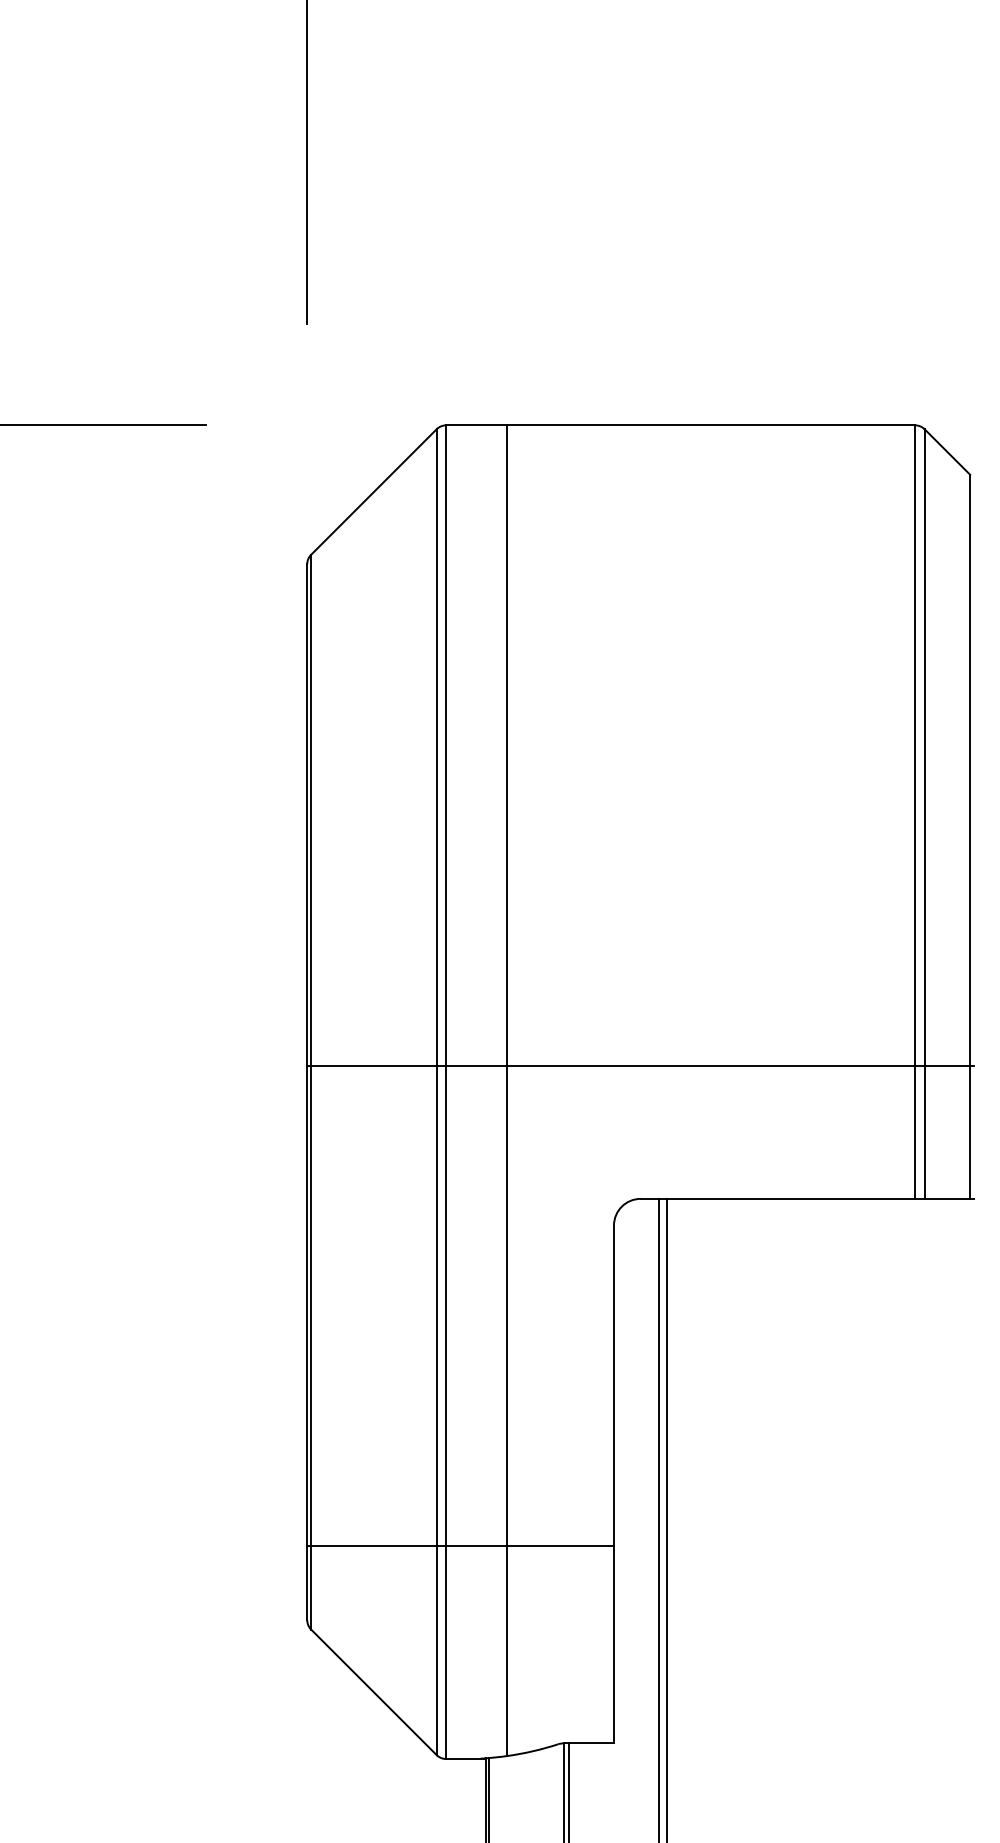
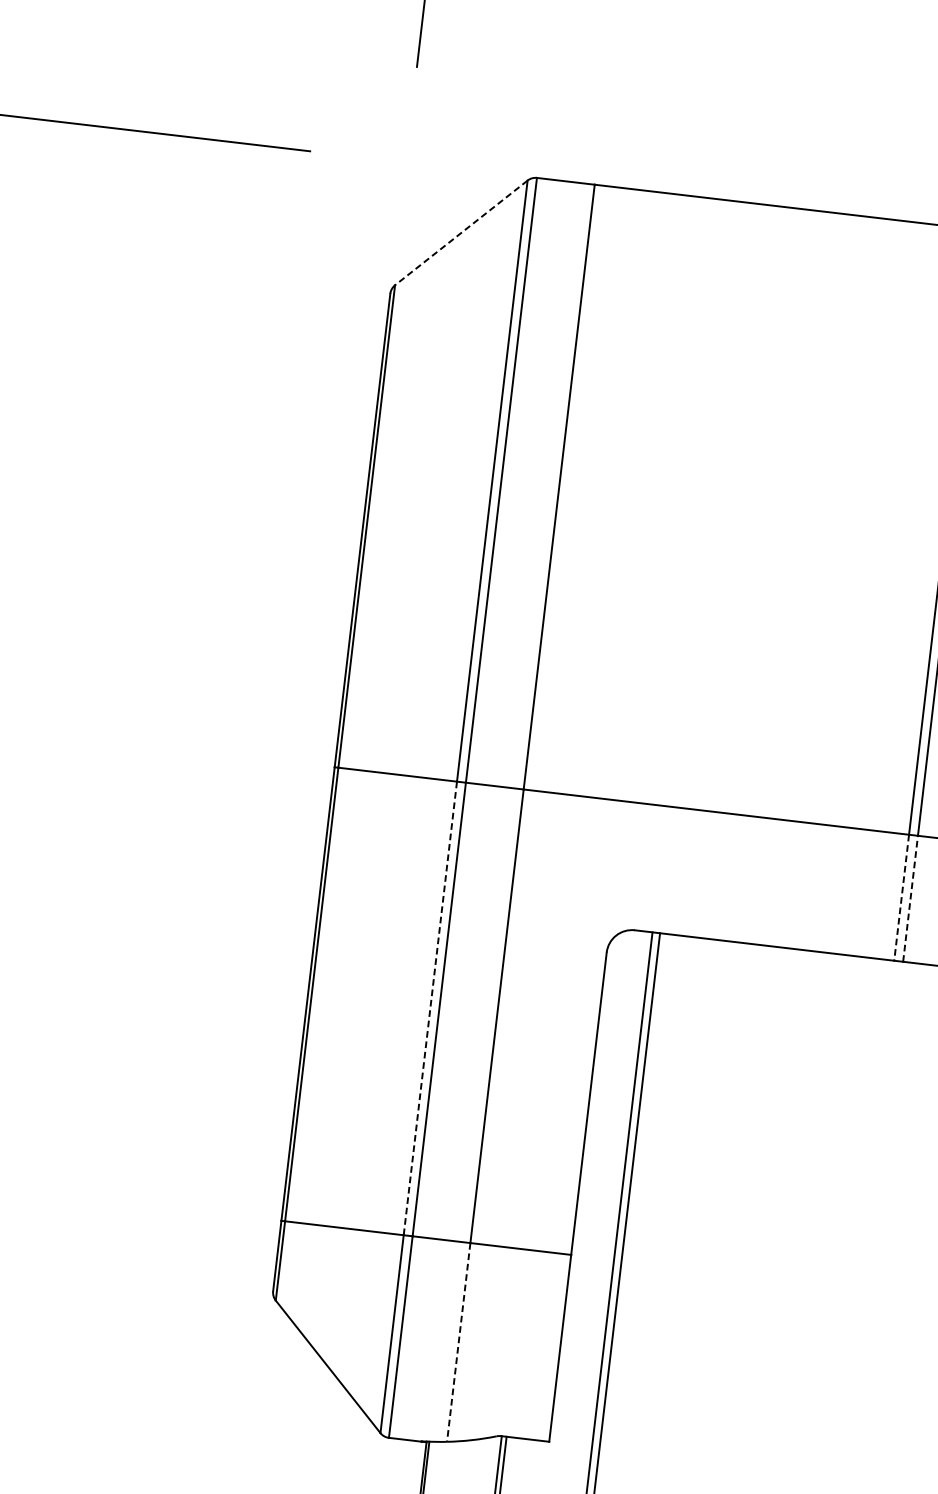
line: (373, 492) -> (460, 233), solid -> dashed
line: (915, 1132) -> (901, 898), solid -> dashed
line: (924, 1132) -> (910, 899), solid -> dashed
line: (436, 1306) -> (430, 1009), solid -> dashed
line: (507, 1651) -> (458, 1343), solid -> dashed

